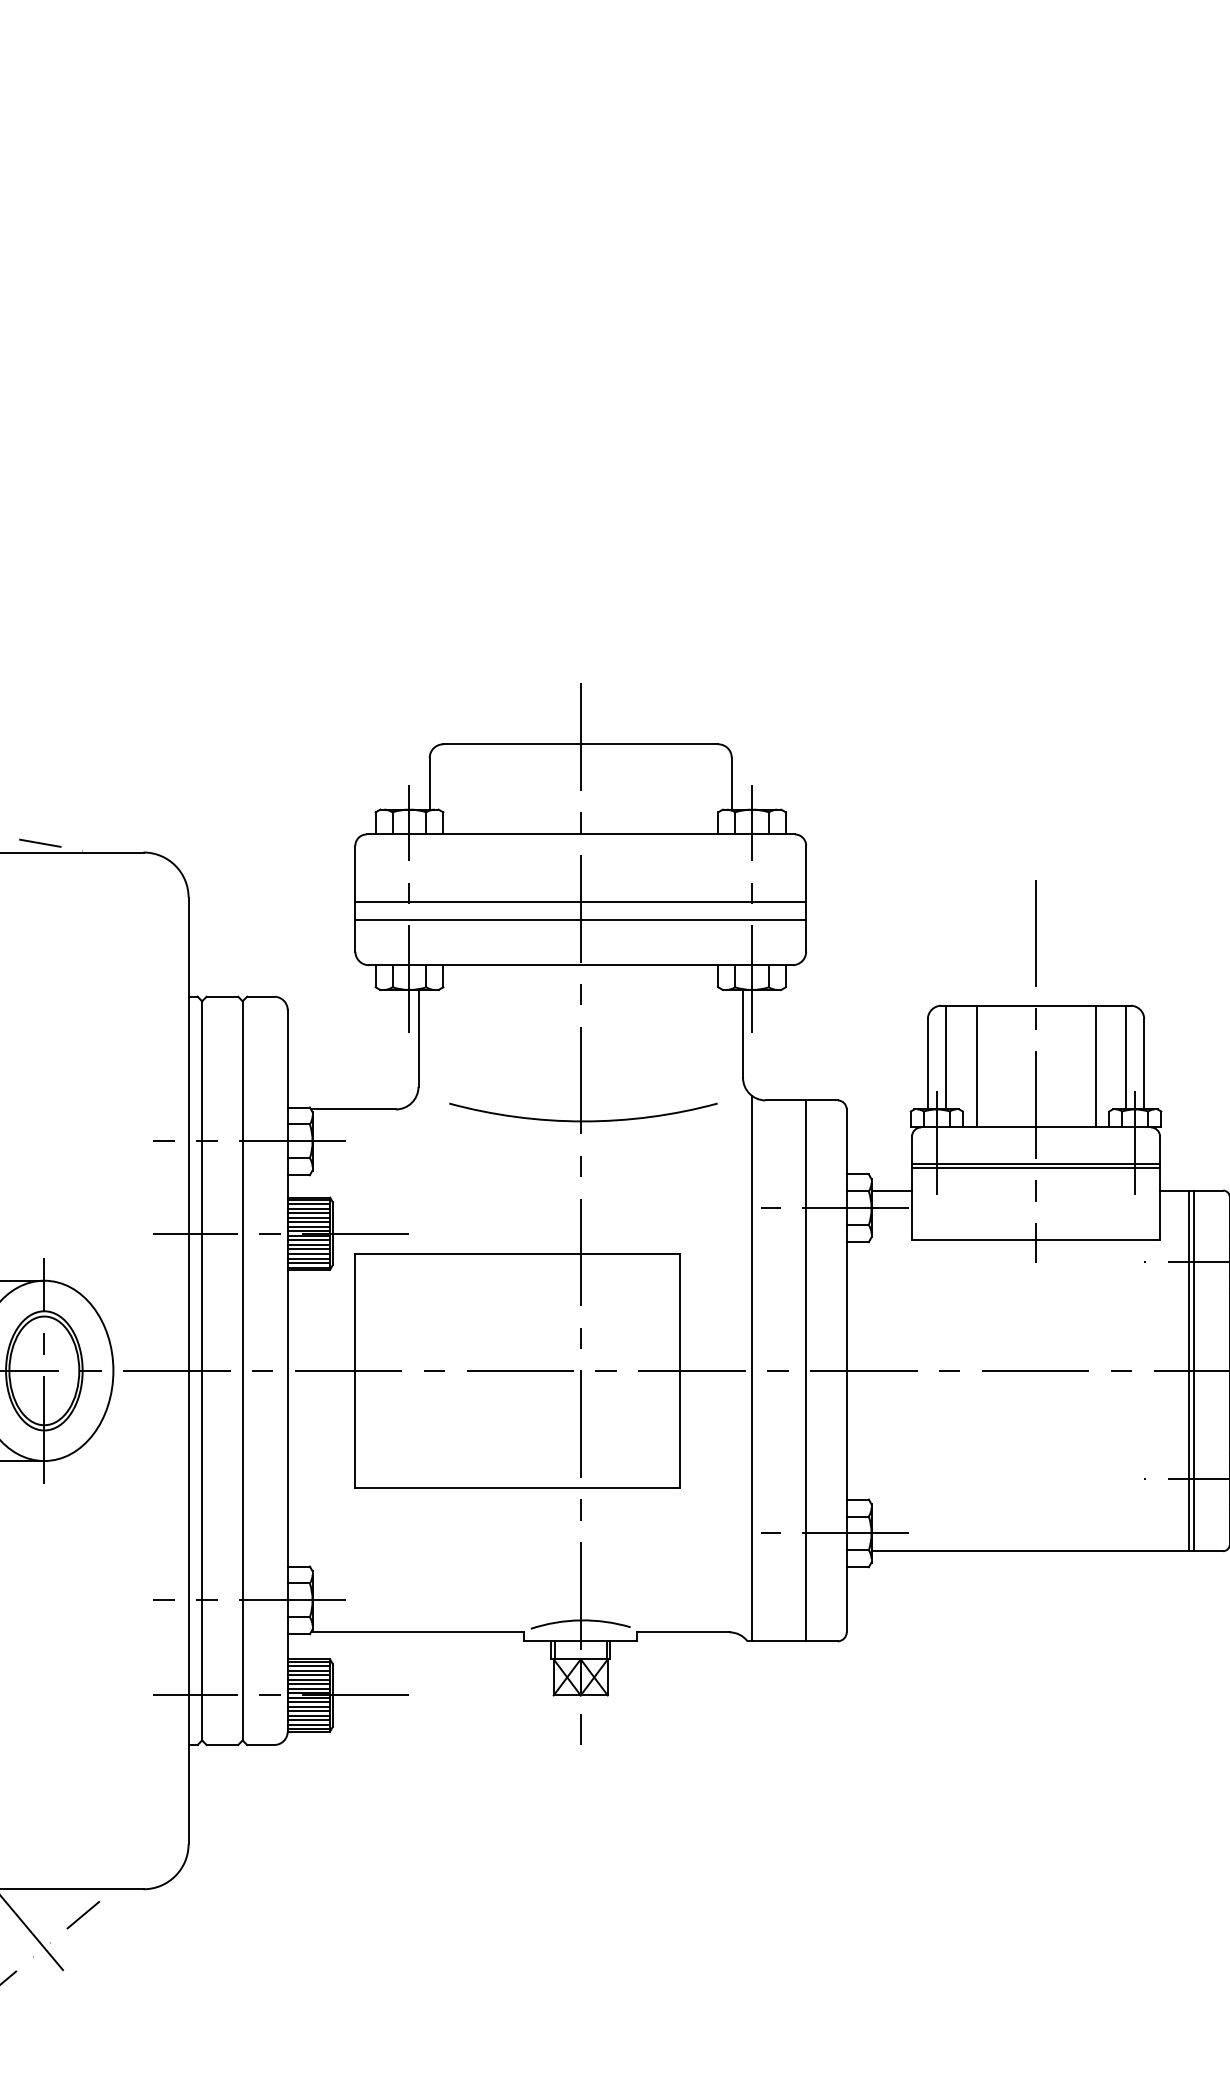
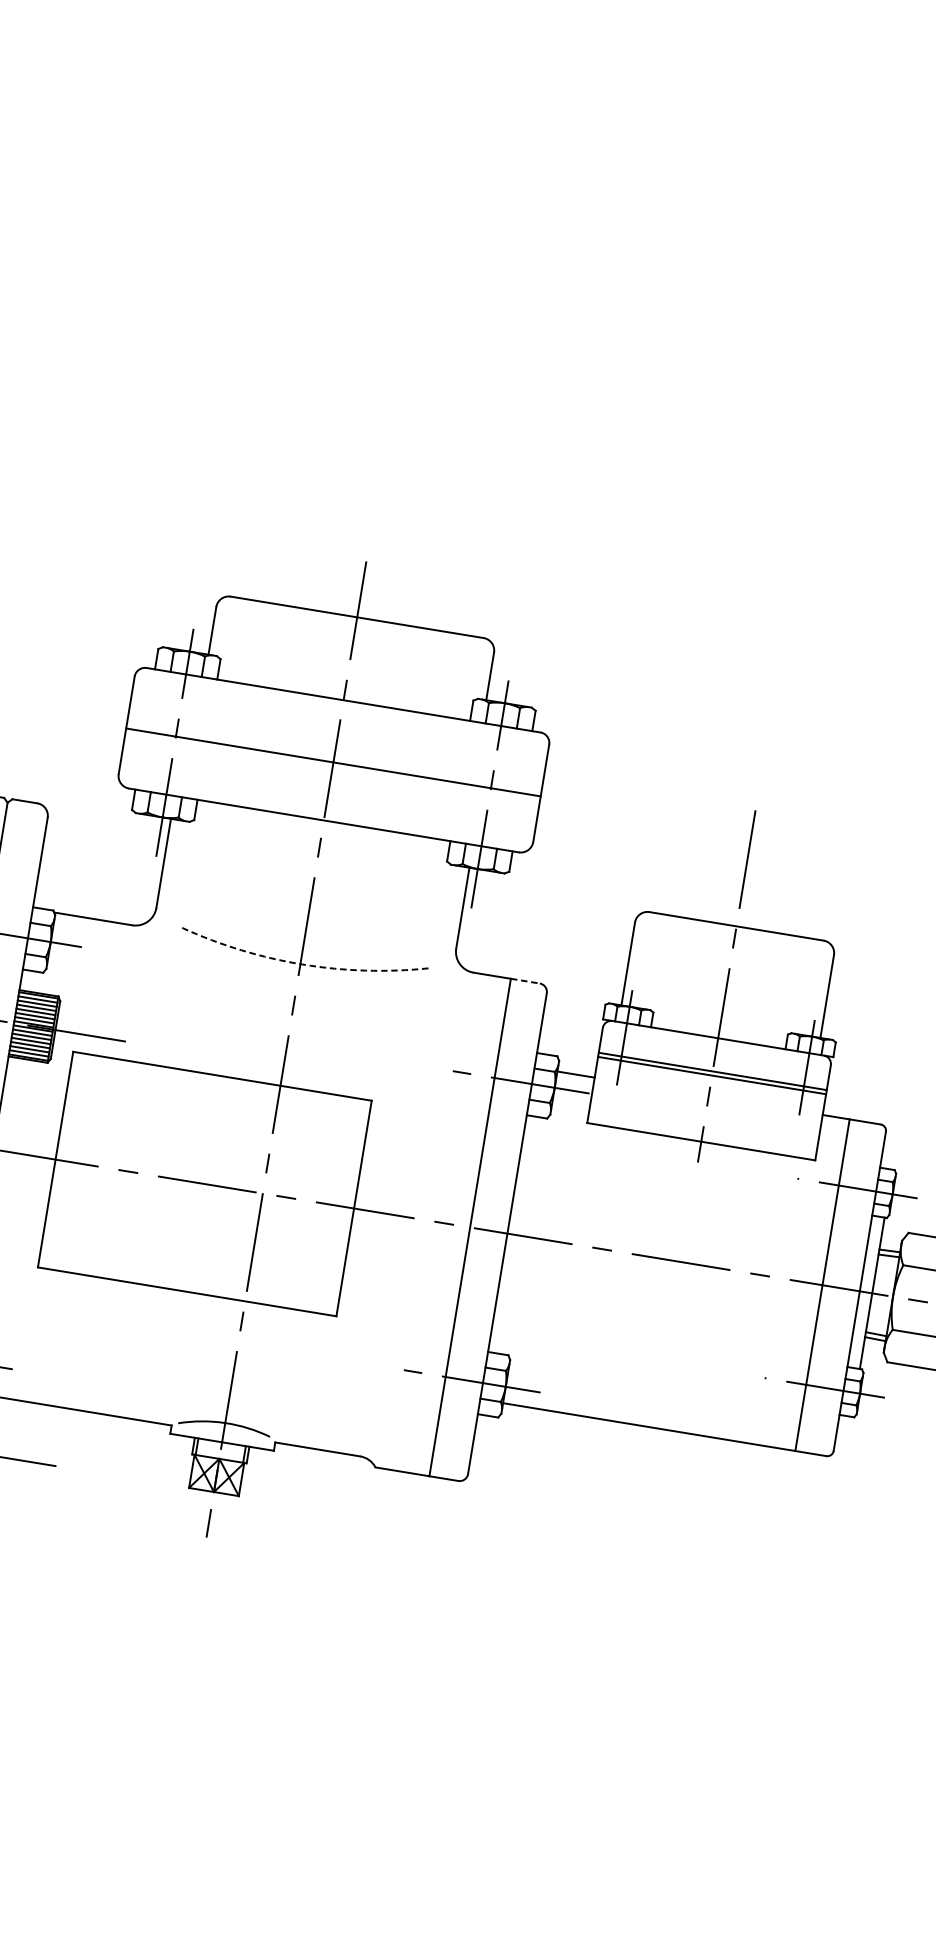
line: (580, 920) -> (330, 779), removed
line: (945, 1057) -> (645, 960), removed
line: (1126, 1057) -> (811, 987), removed
line: (976, 1066) -> (672, 973), removed
line: (1095, 1066) -> (782, 991), removed
line: (821, 1100) -> (524, 981), solid -> dashed
arc: (583, 1121) -> (302, 964), solid -> dashed
line: (752, 1368) -> (421, 1217), removed
line: (1193, 1370) -> (826, 1285), removed

